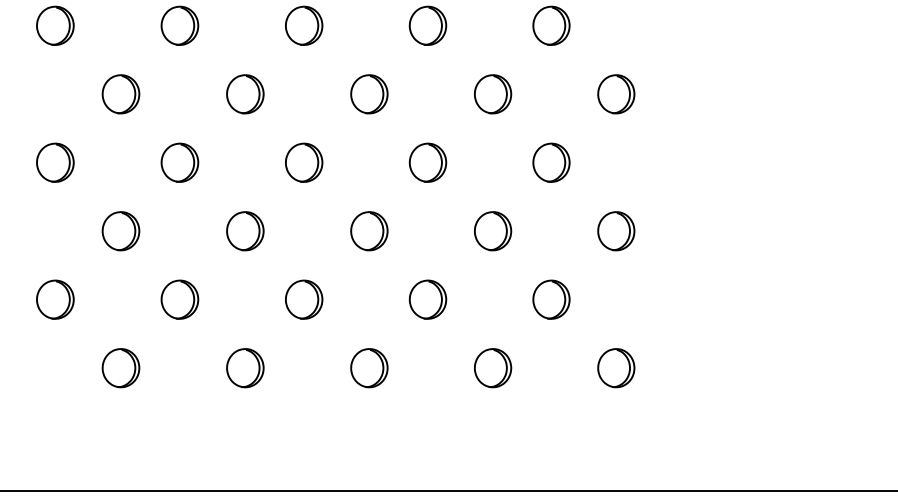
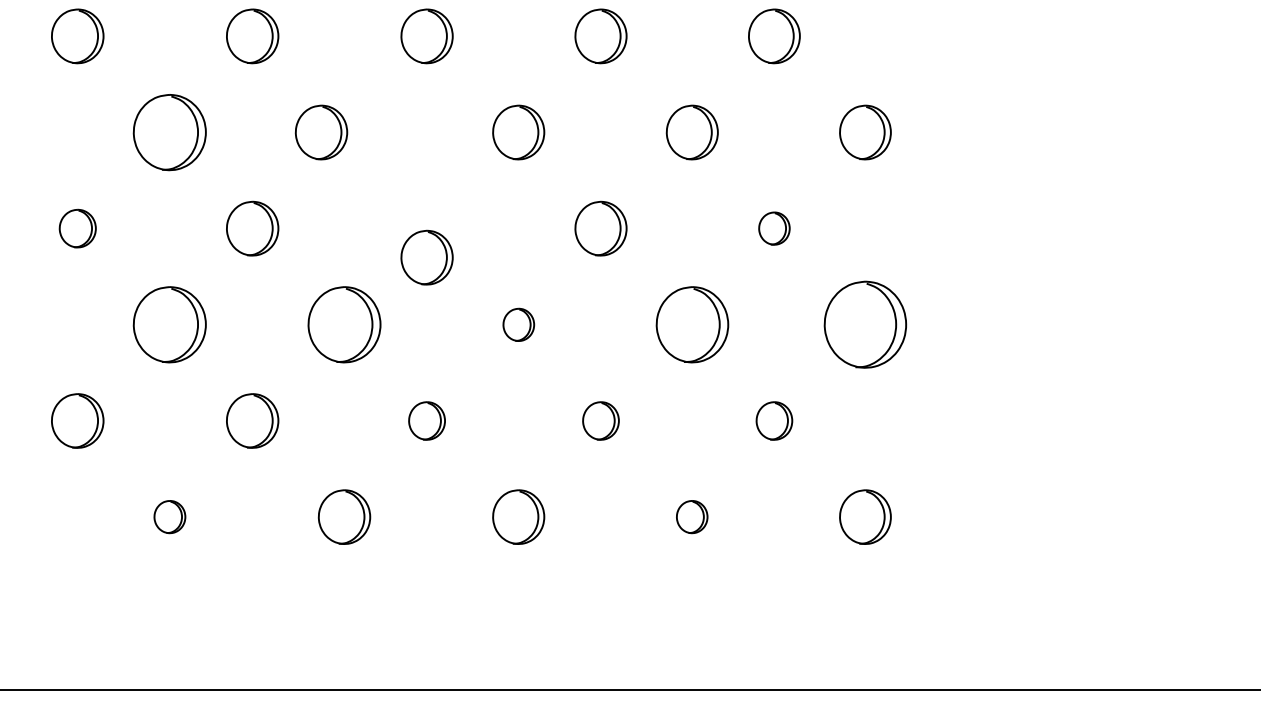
part: (120, 94) -> (169, 132), size x1.4
part: (245, 94) -> (321, 132), moved
part: (55, 162) -> (77, 228), size x0.7
part: (303, 162) -> (426, 257), moved
part: (551, 162) -> (774, 228), size x0.6
part: (120, 230) -> (169, 324), size x1.4
part: (245, 230) -> (344, 324), size x1.4
part: (369, 230) -> (518, 324), size x0.6
part: (492, 230) -> (691, 324), size x1.4
part: (616, 230) -> (865, 324), size x1.6
part: (303, 299) -> (426, 420), size x0.7
part: (427, 299) -> (600, 420), size x0.7
part: (551, 299) -> (774, 420), size x0.7
part: (120, 367) -> (169, 516), size x0.6
part: (492, 367) -> (691, 516), size x0.6

